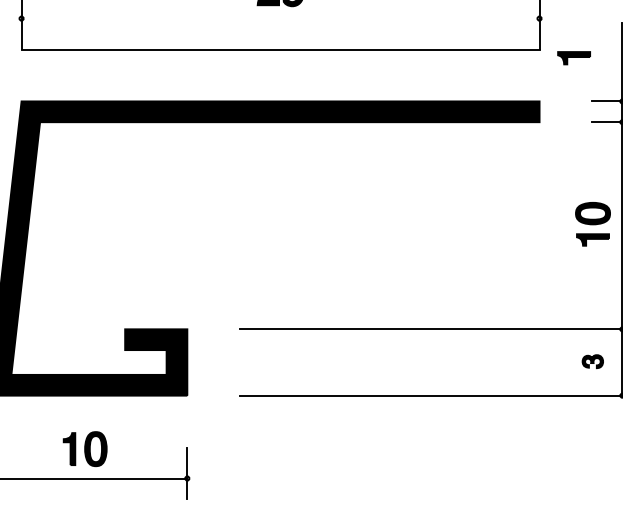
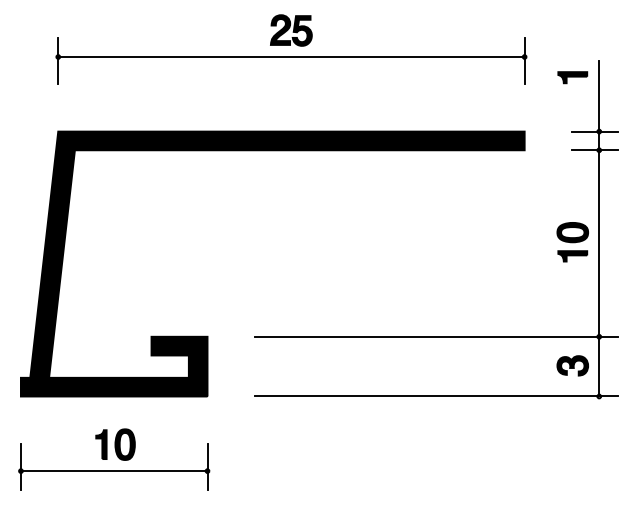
line: (280, 50) -> (291, 57), moved
part: (573, 58) -> (572, 77), moved
part: (592, 361) -> (572, 365), size x1.67

